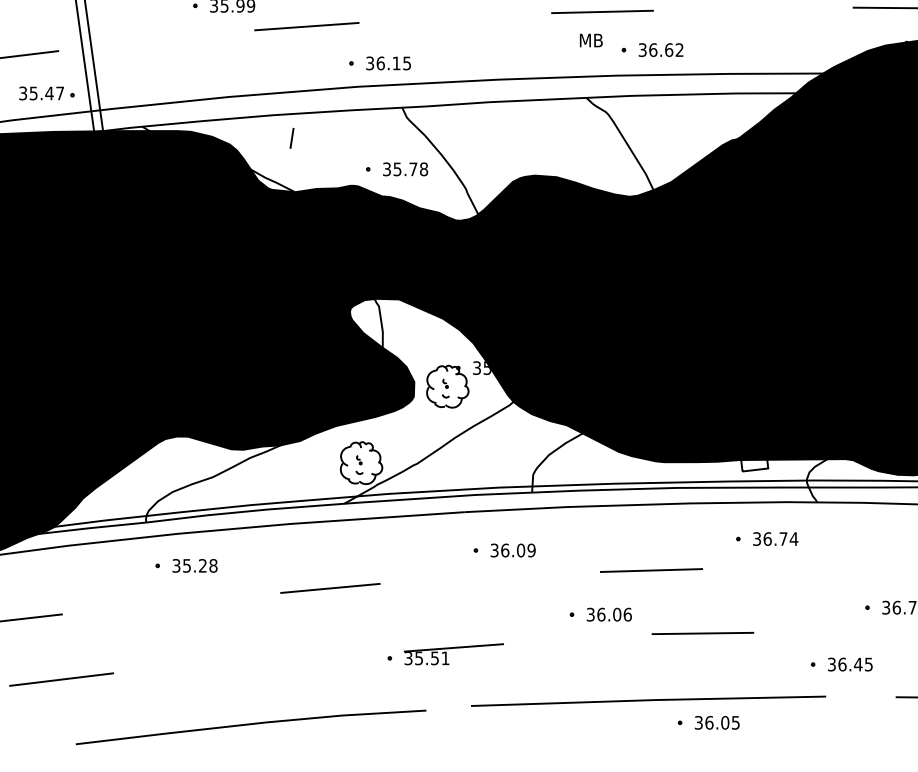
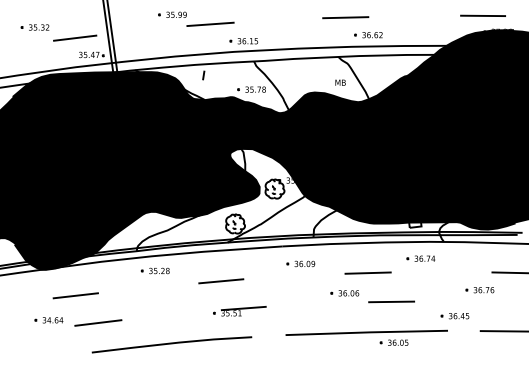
text: (591, 39) -> (340, 82), moved
part: (444, 654) -> (239, 311), moved
line: (249, 726) -> (171, 344), moved

